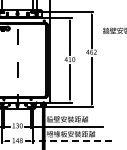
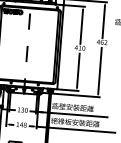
line: (71, 141) -> (75, 129), dashed -> solid

